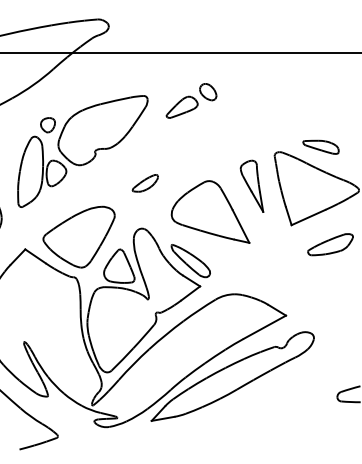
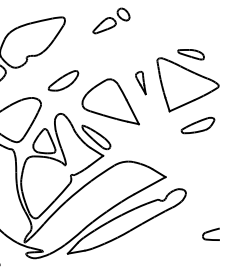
part: (191, 100) -> (111, 20), moved
part: (144, 183) -> (62, 81), size x1.6
part: (251, 185) -> (140, 82), size x0.6

